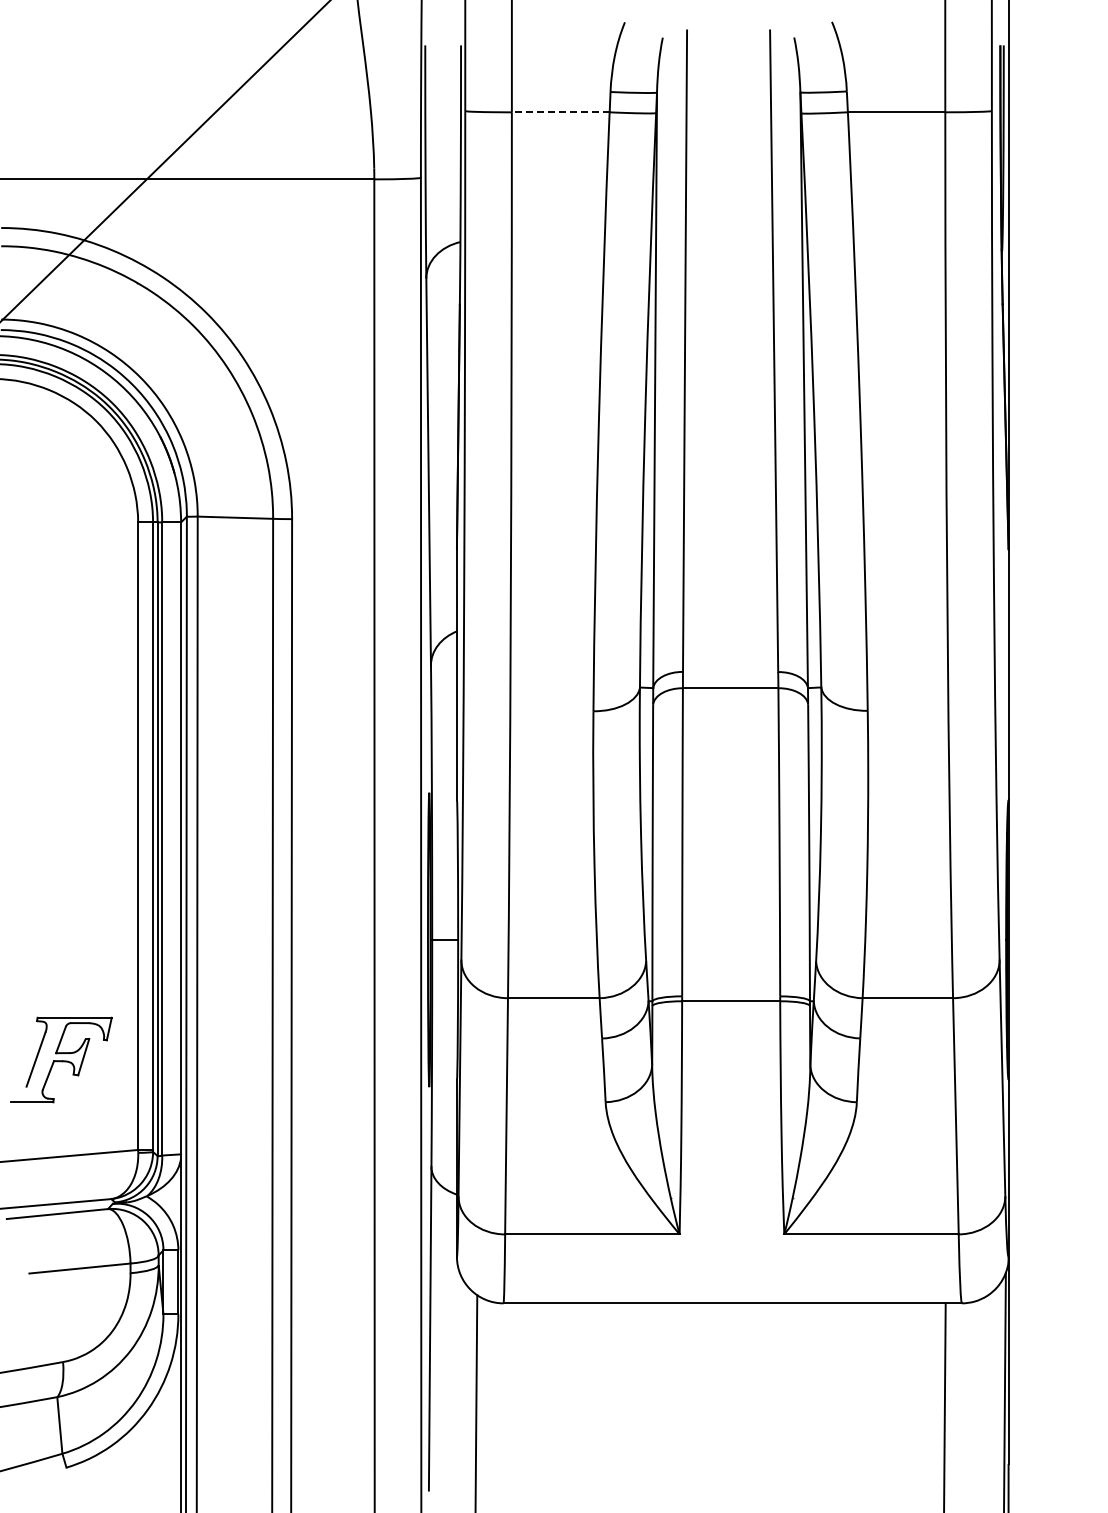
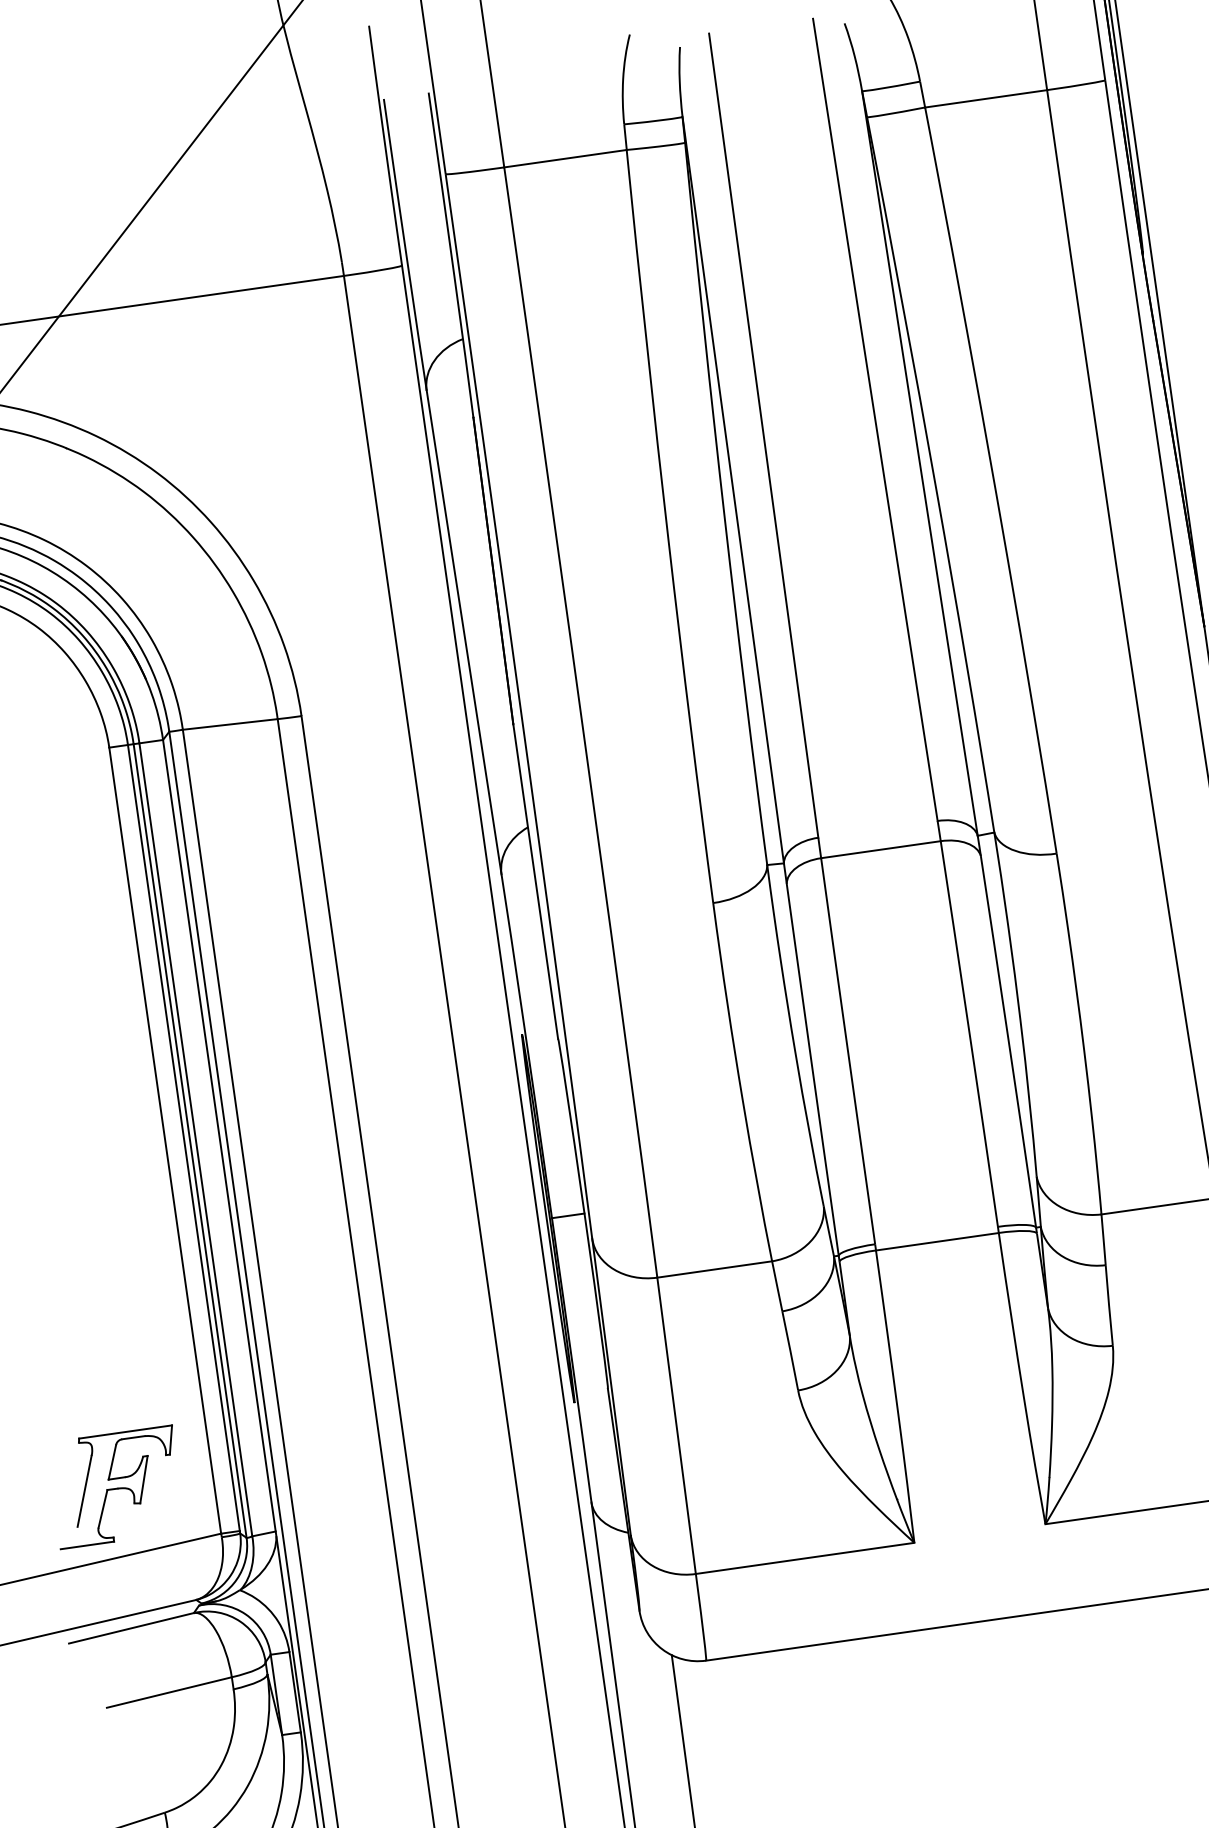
line: (560, 112) -> (565, 158), dashed -> solid
part: (61, 1059) -> (116, 1486), moved

